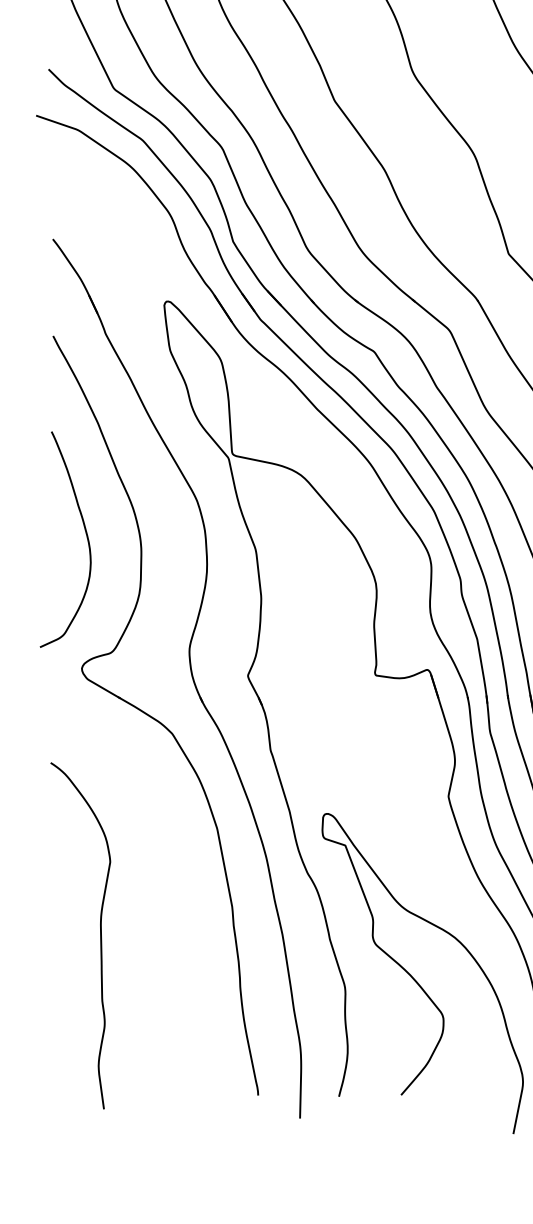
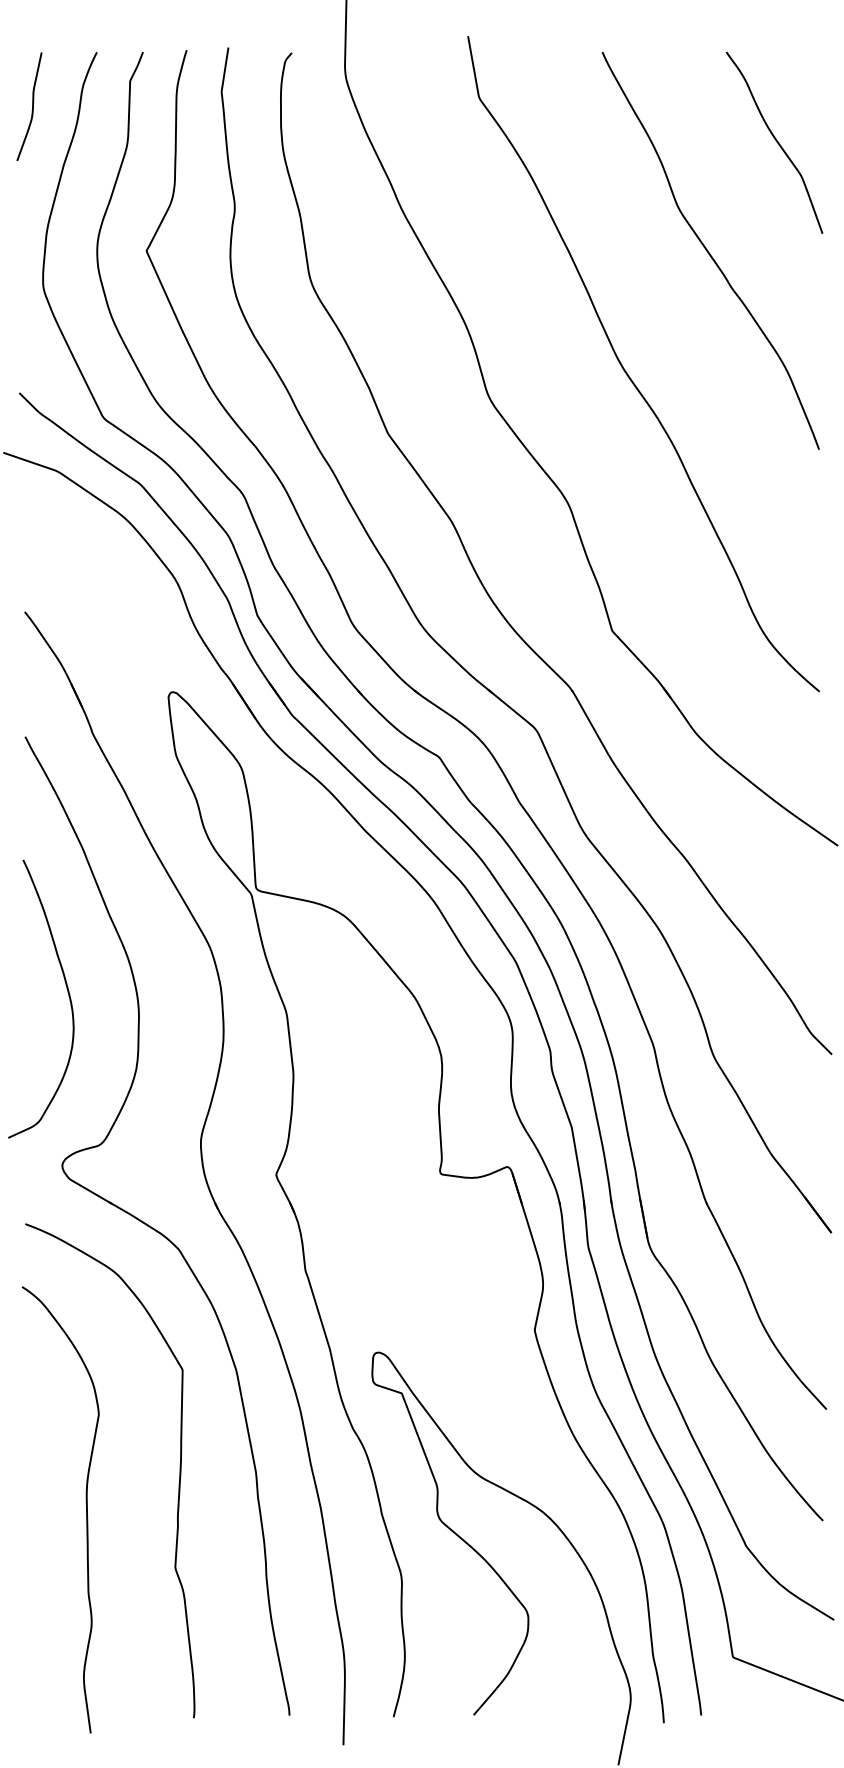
curve: (172, 905) -> (179, 1470), added

